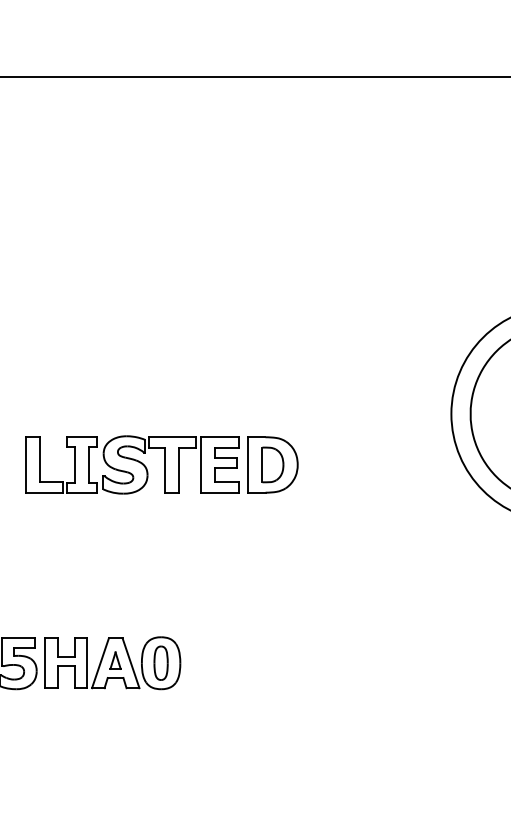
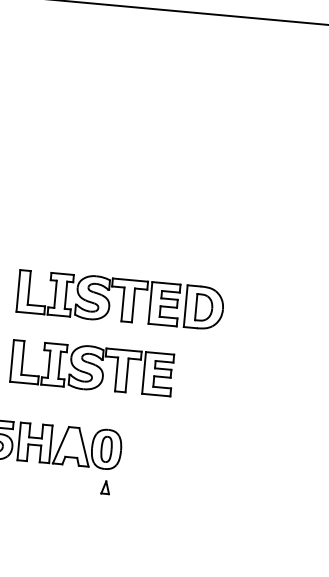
part: (132, 557) -> (92, 367), added
part: (115, 660) -> (105, 487), moved

